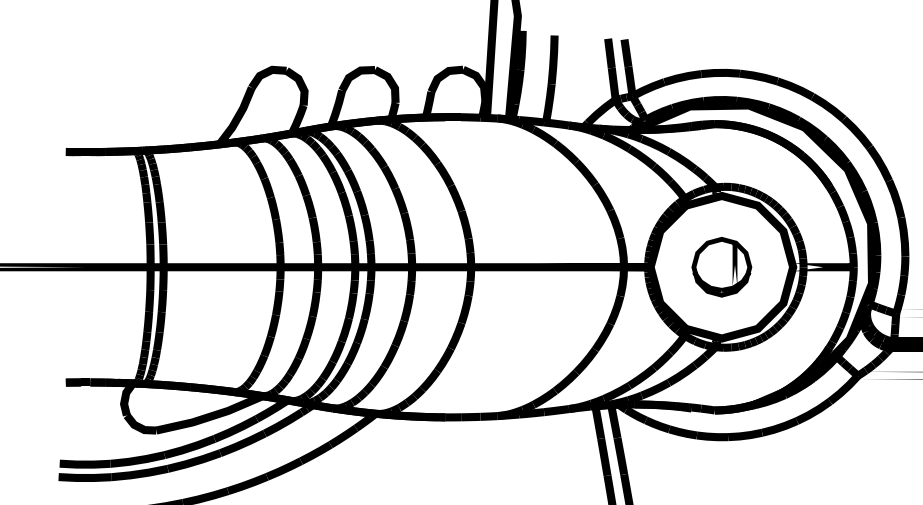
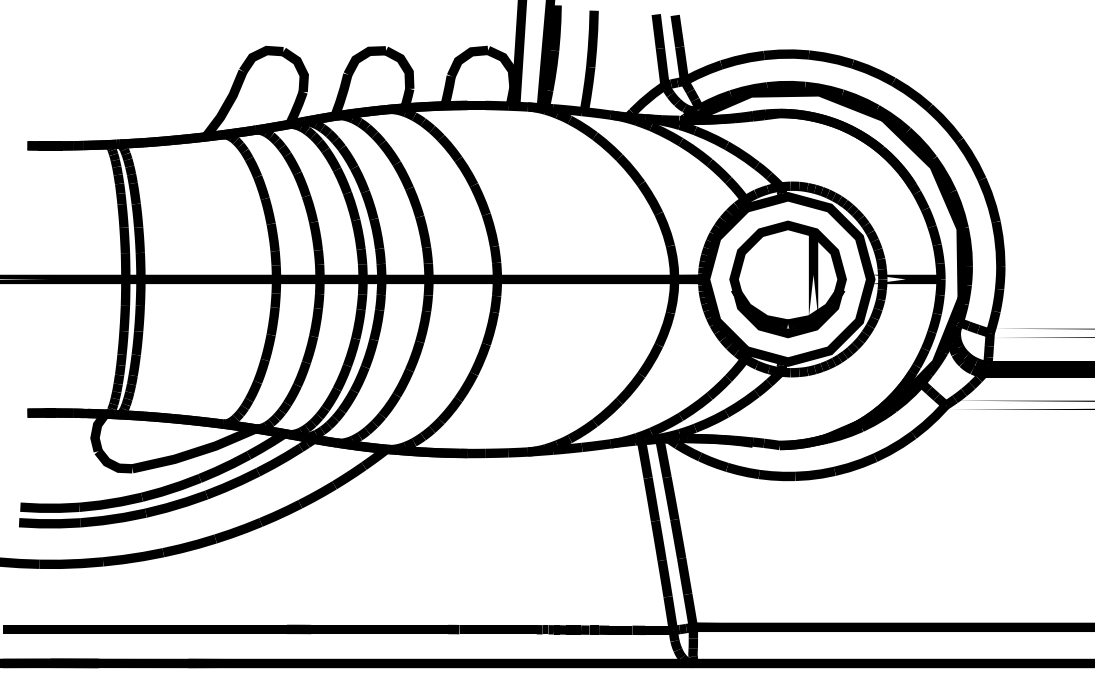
part: (721, 267) -> (787, 279), size x1.67

